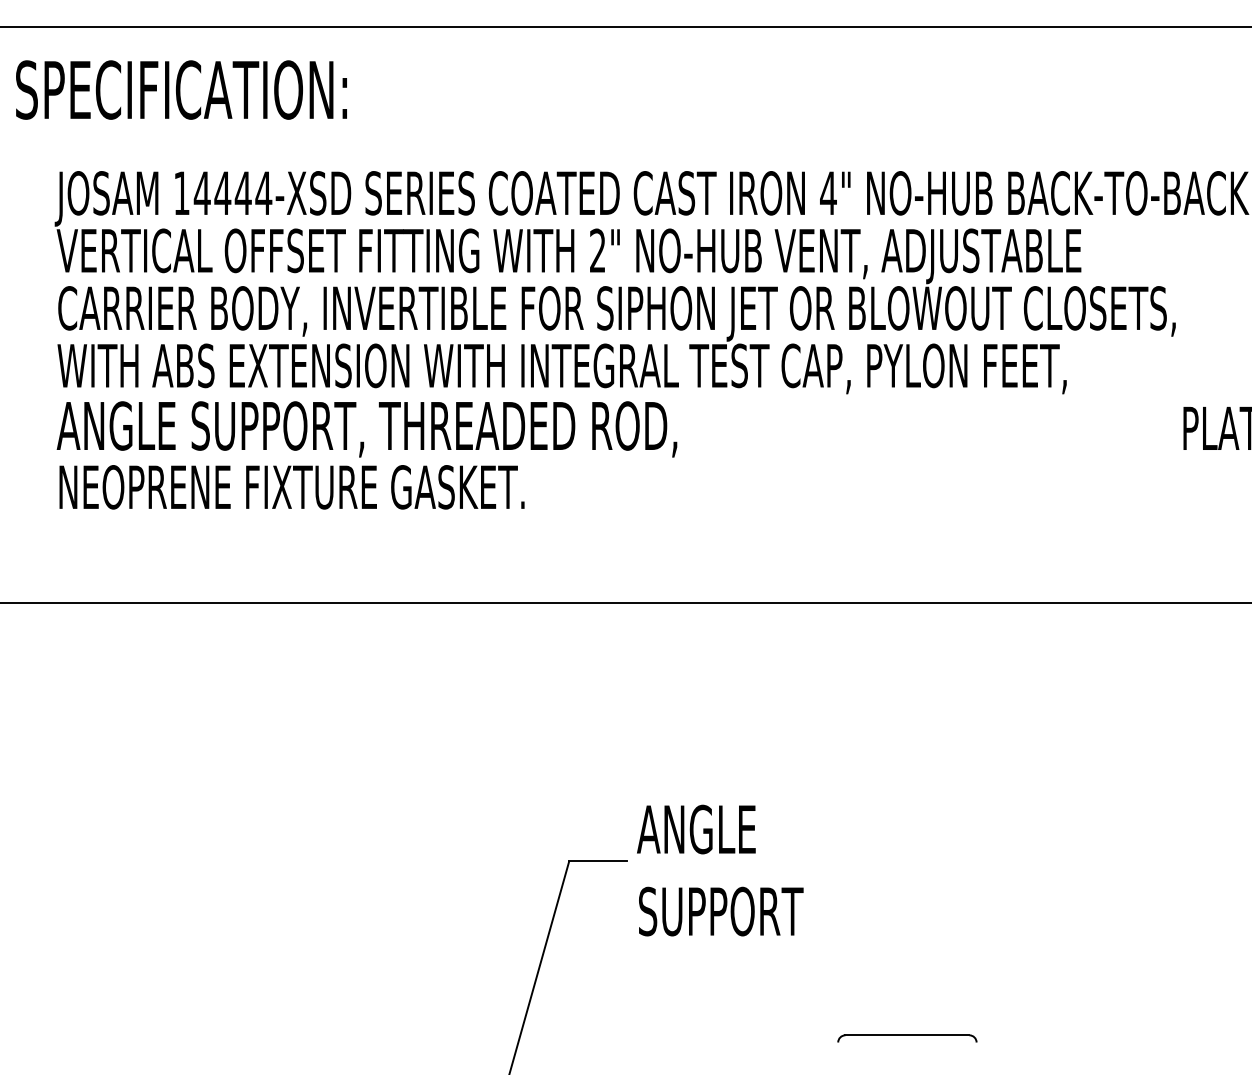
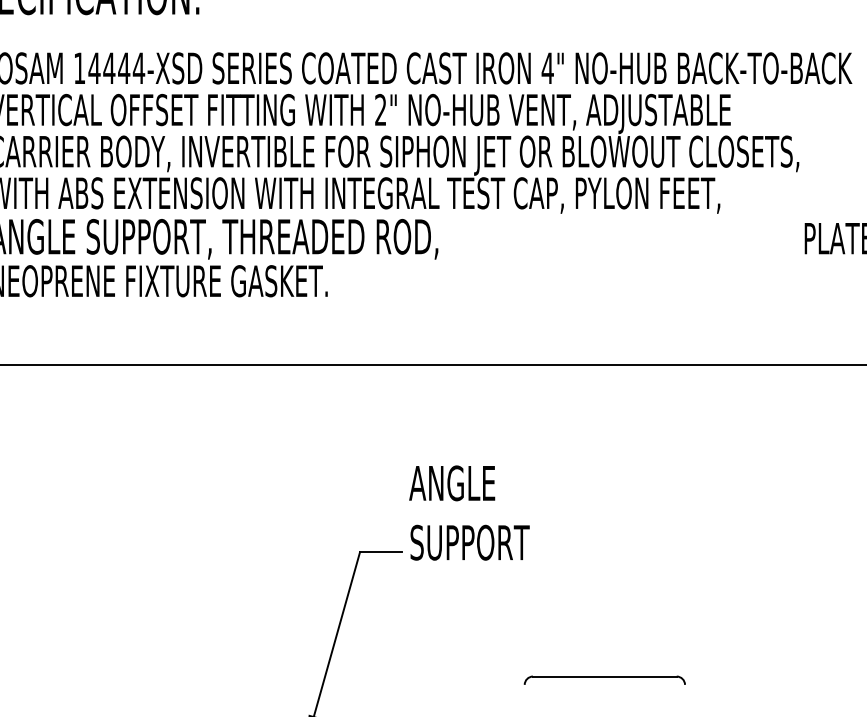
text: (720, 870) -> (469, 513), moved
part: (907, 1038) -> (604, 680), size x1.6

